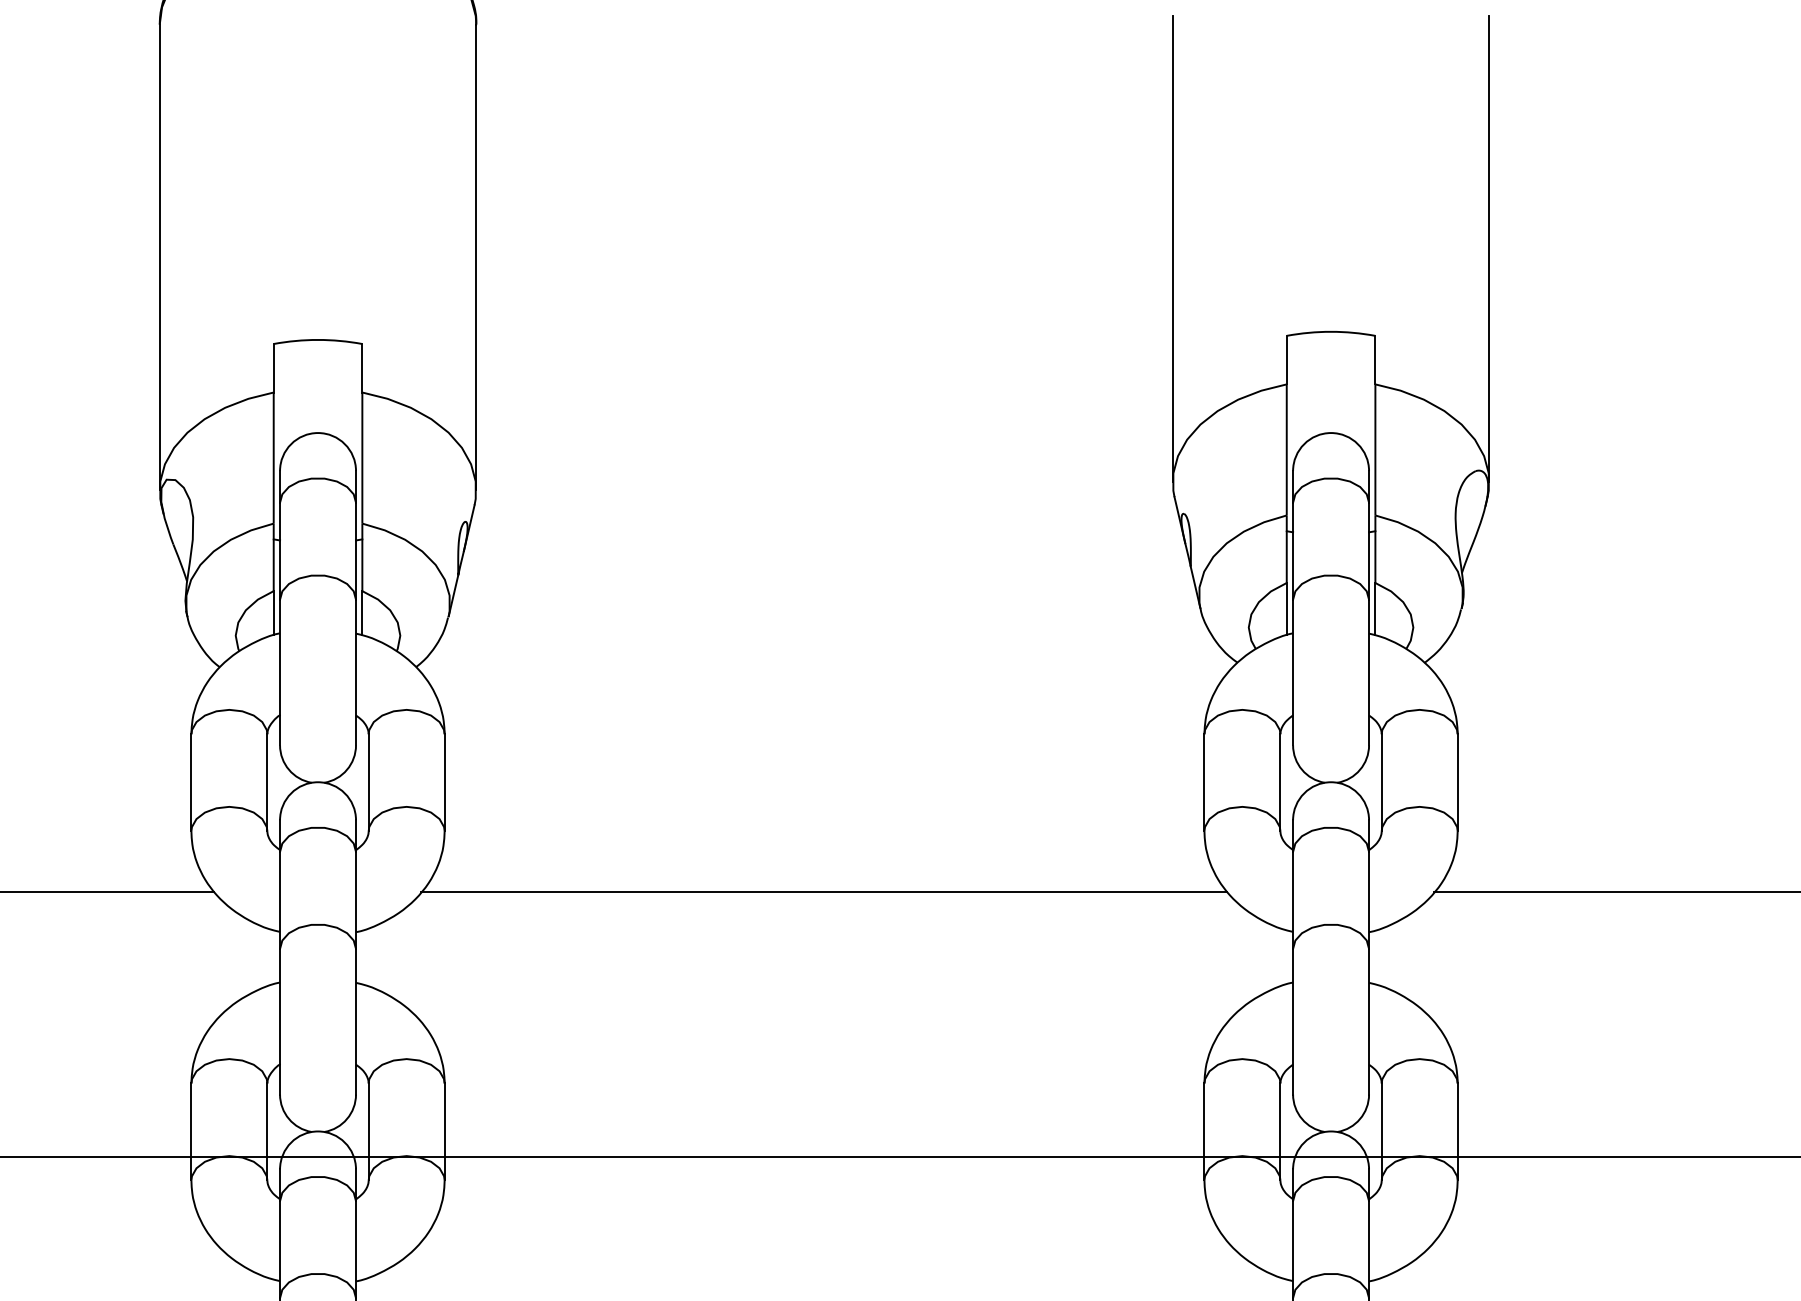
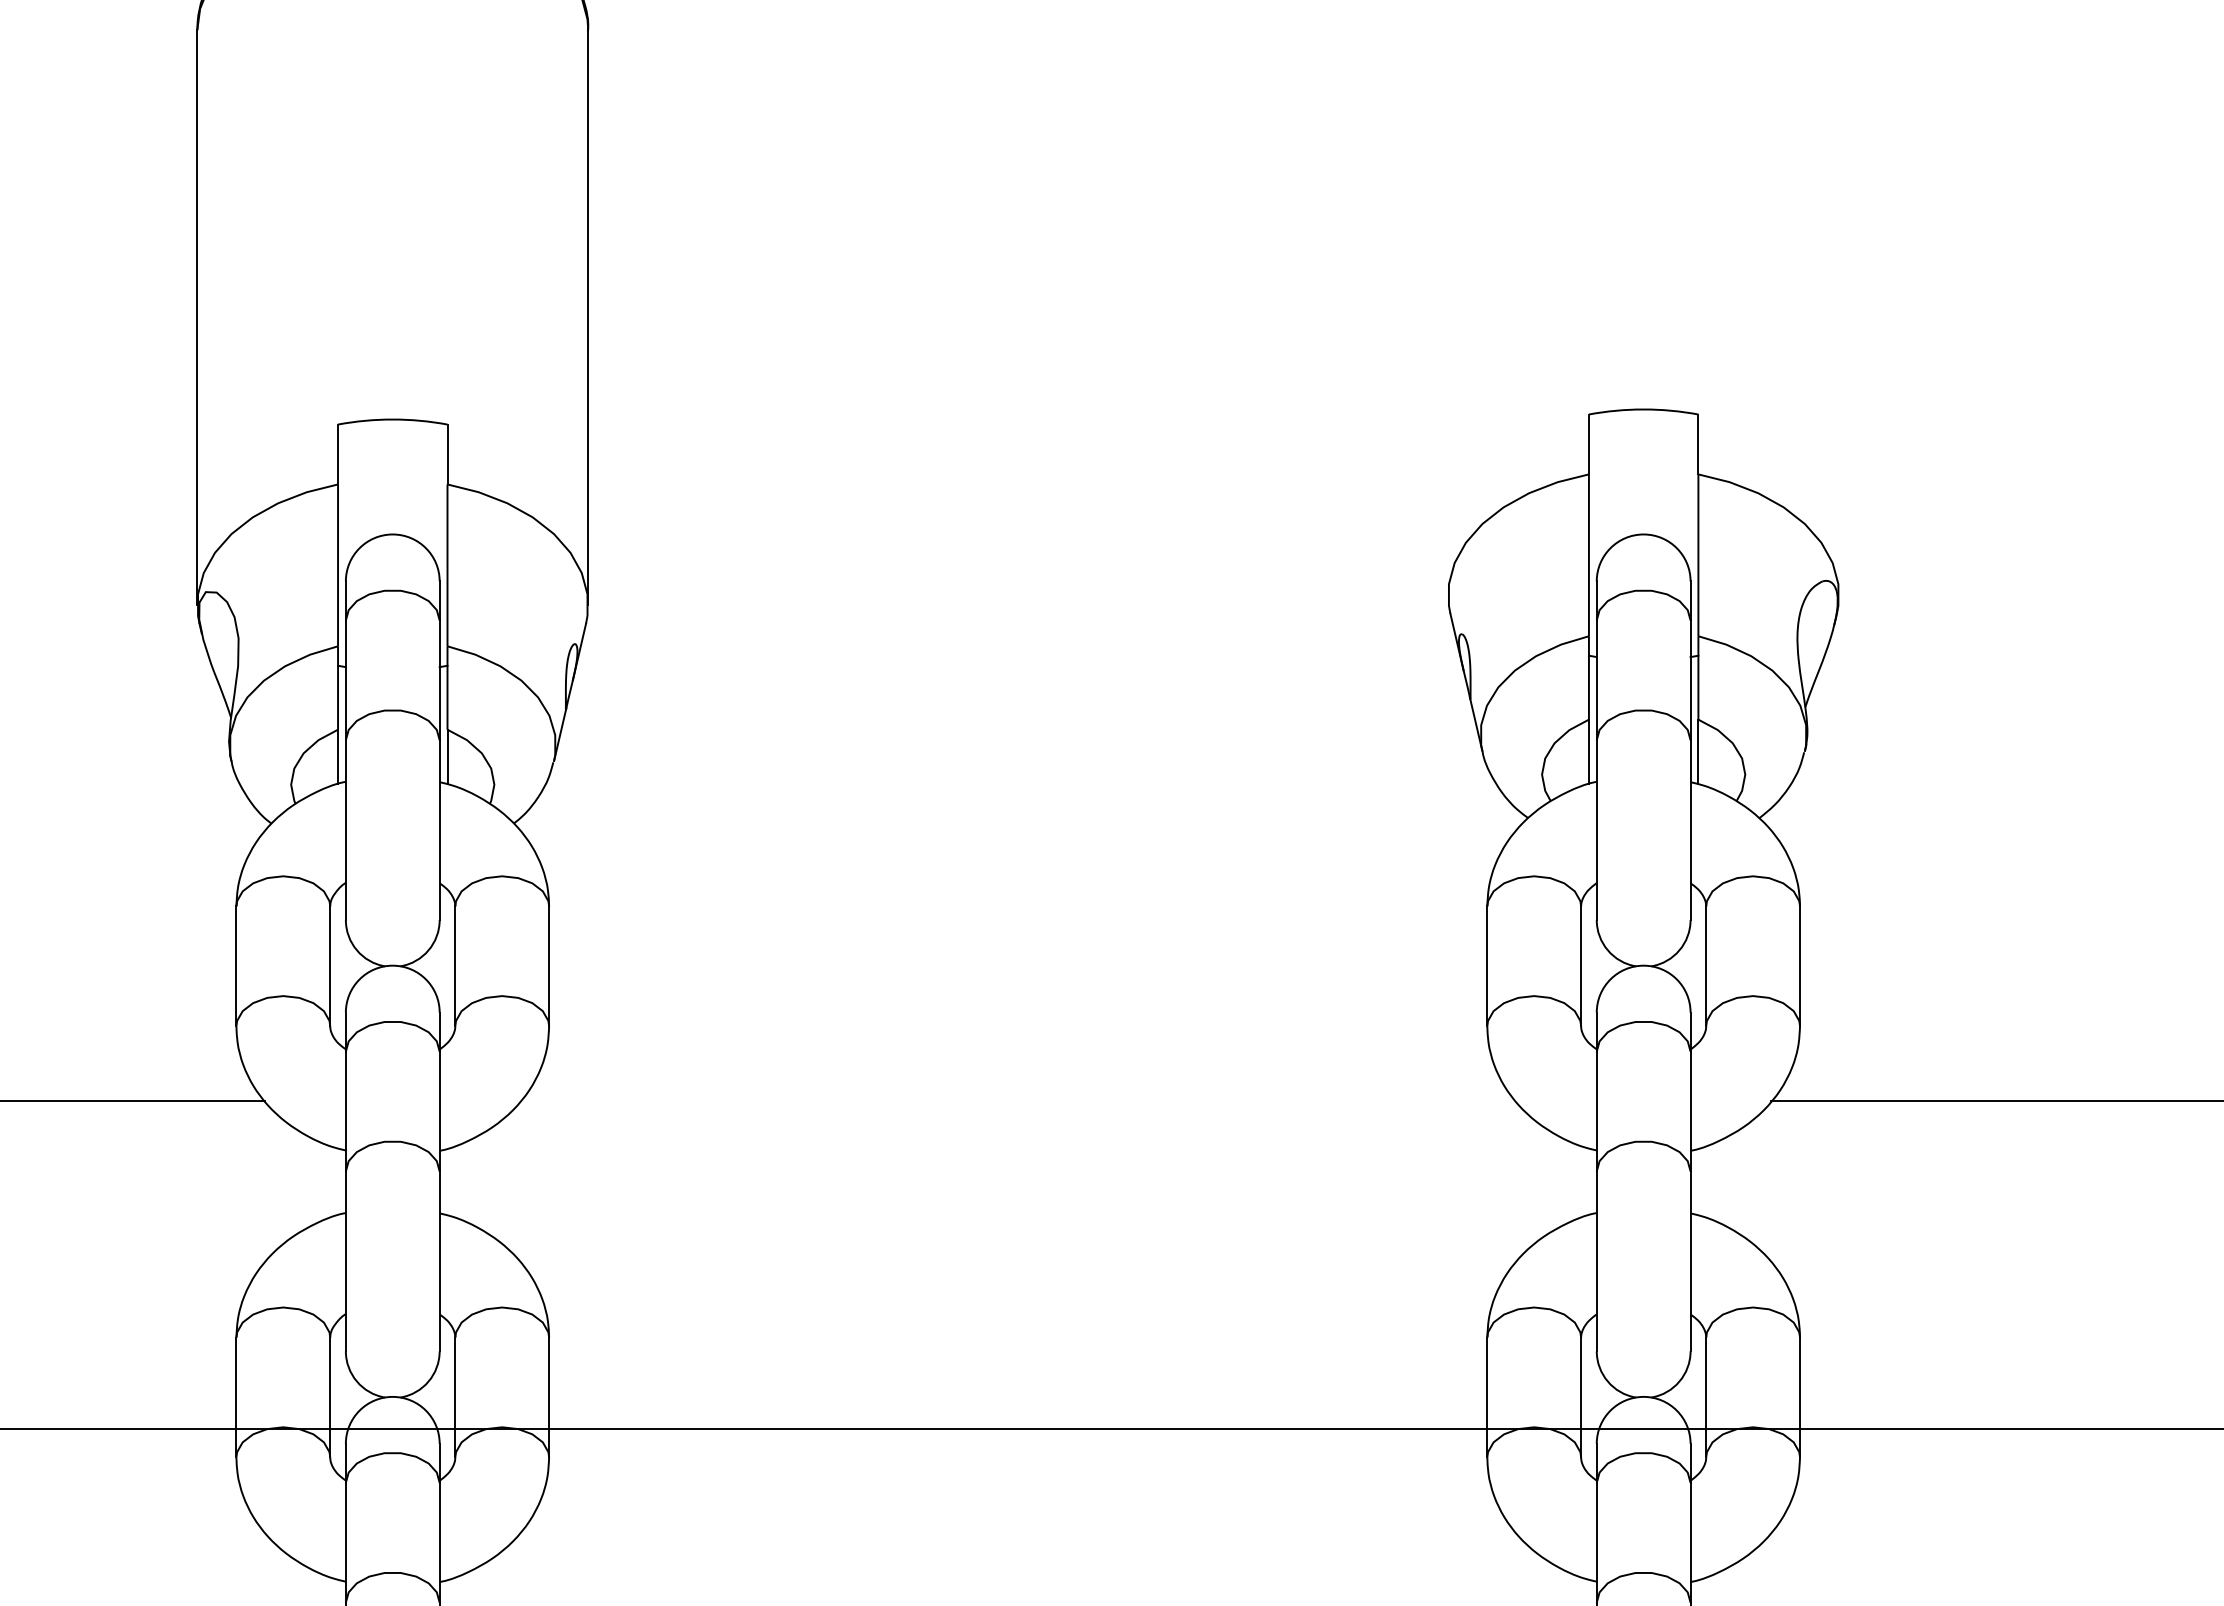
line: (1172, 249) -> (1447, 307), removed
line: (1489, 249) -> (1839, 307), removed
line: (824, 891) -> (1018, 1100), removed

